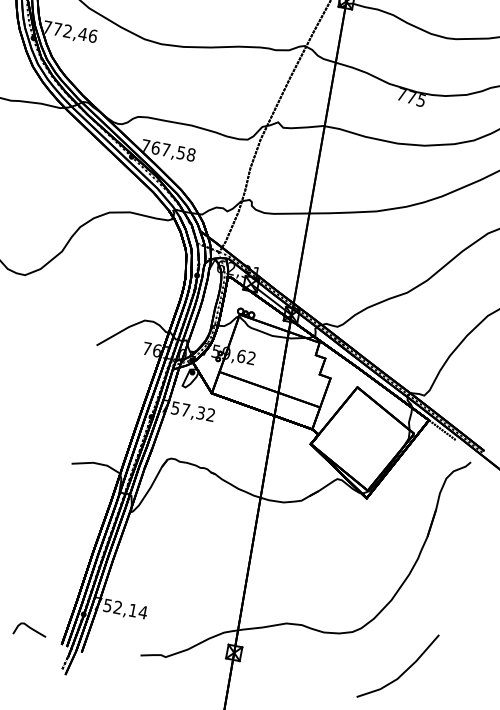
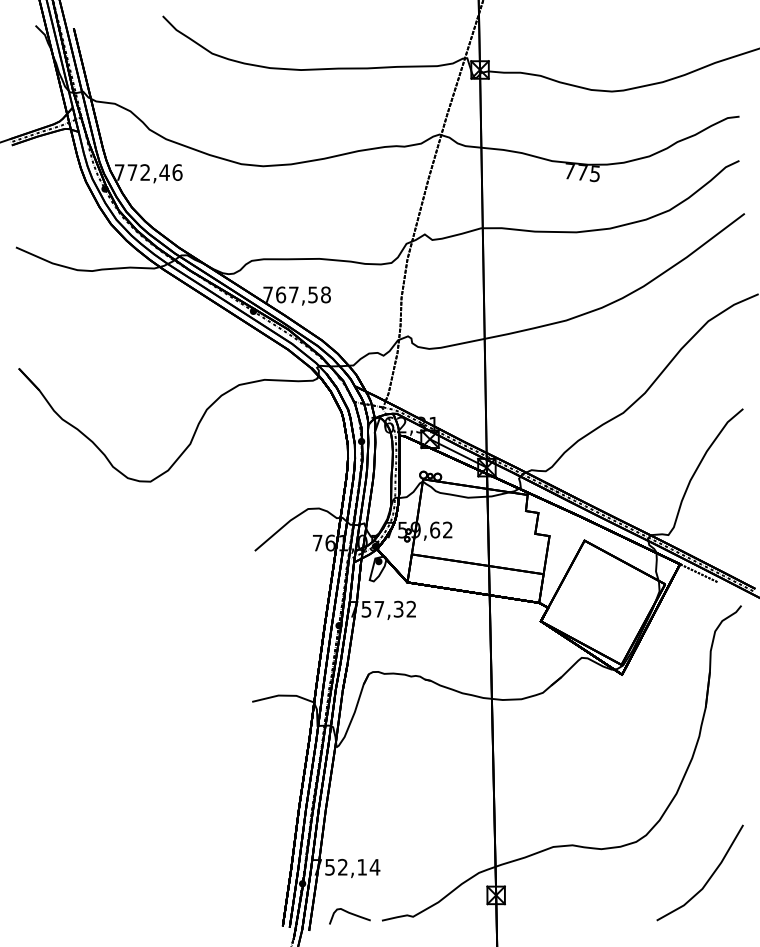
curve: (31, 629) -> (350, 914), moved

